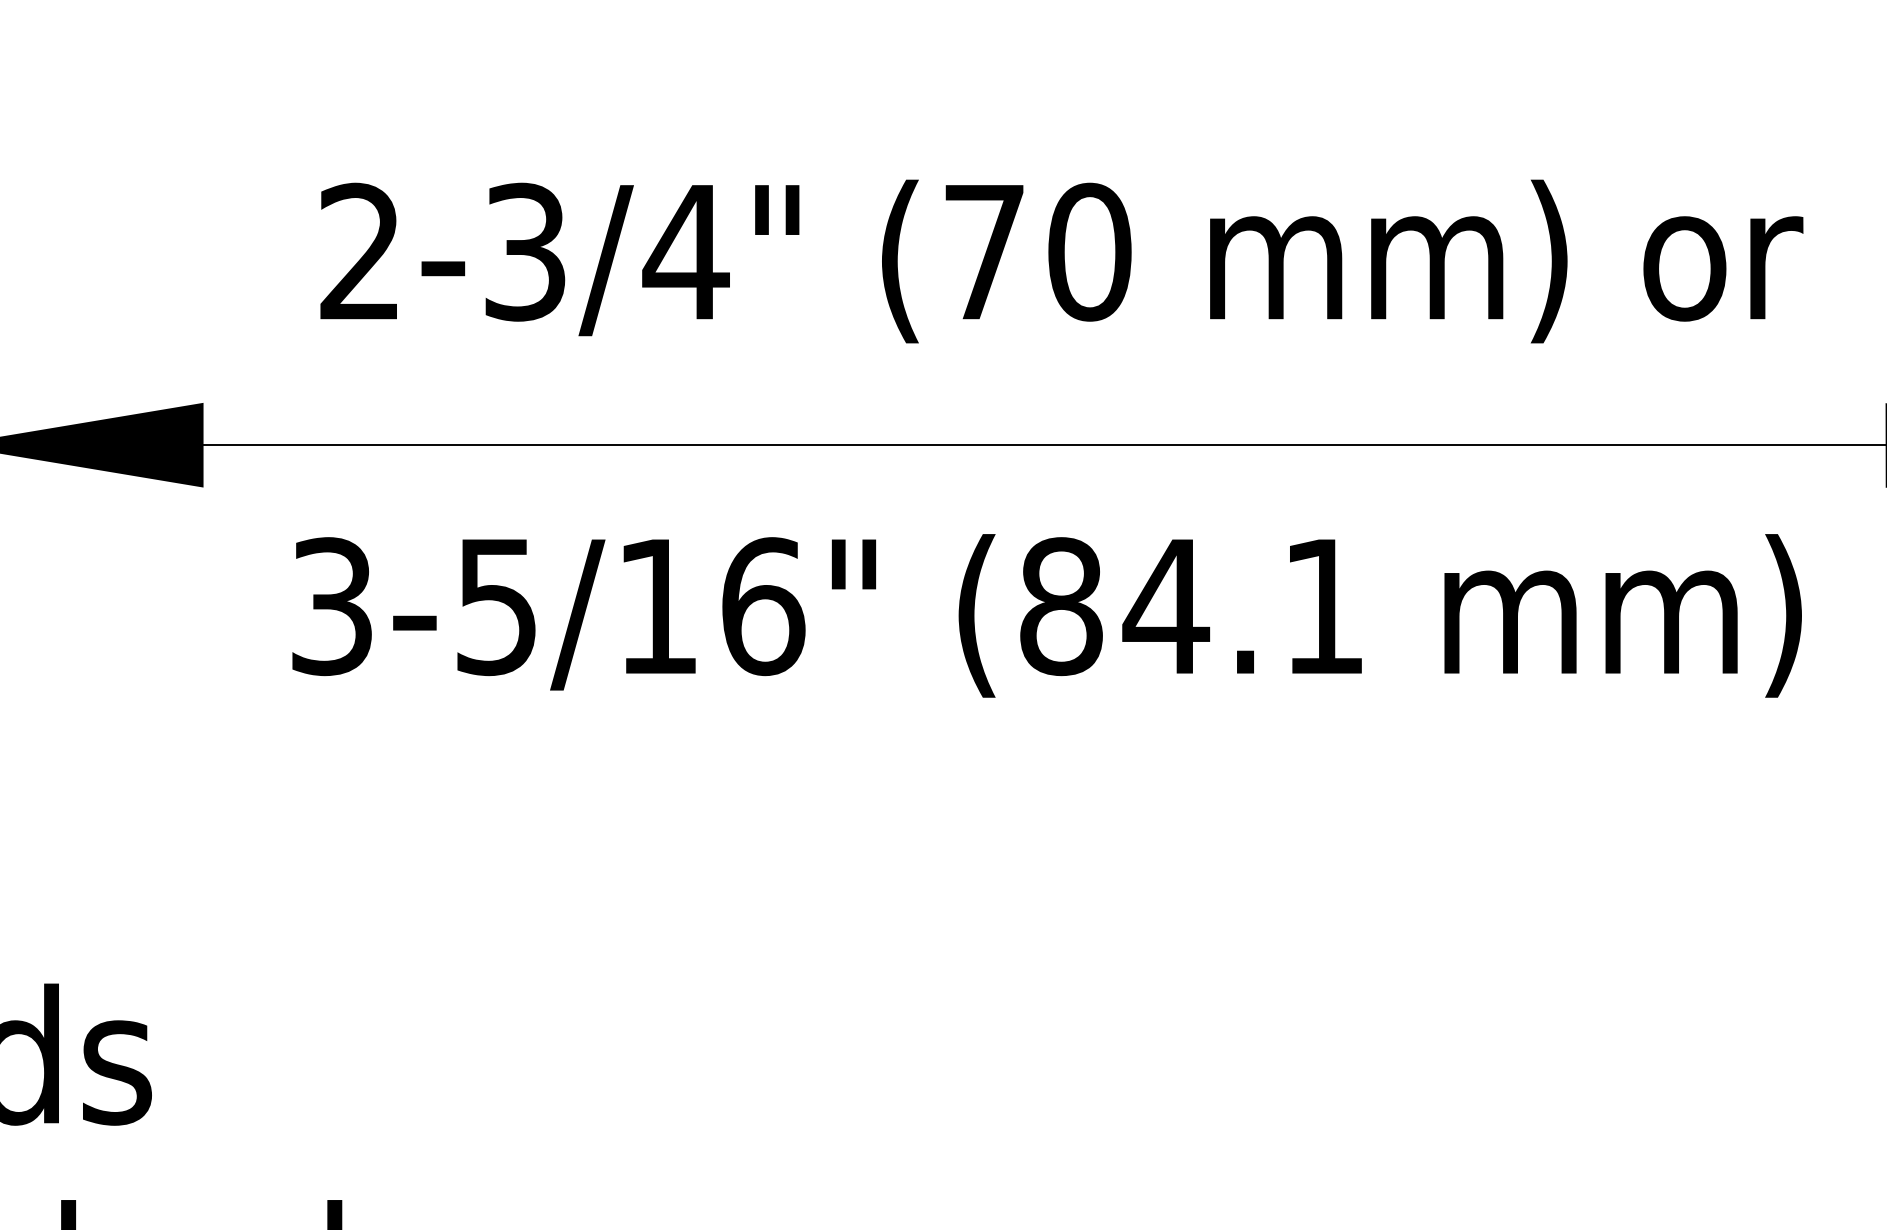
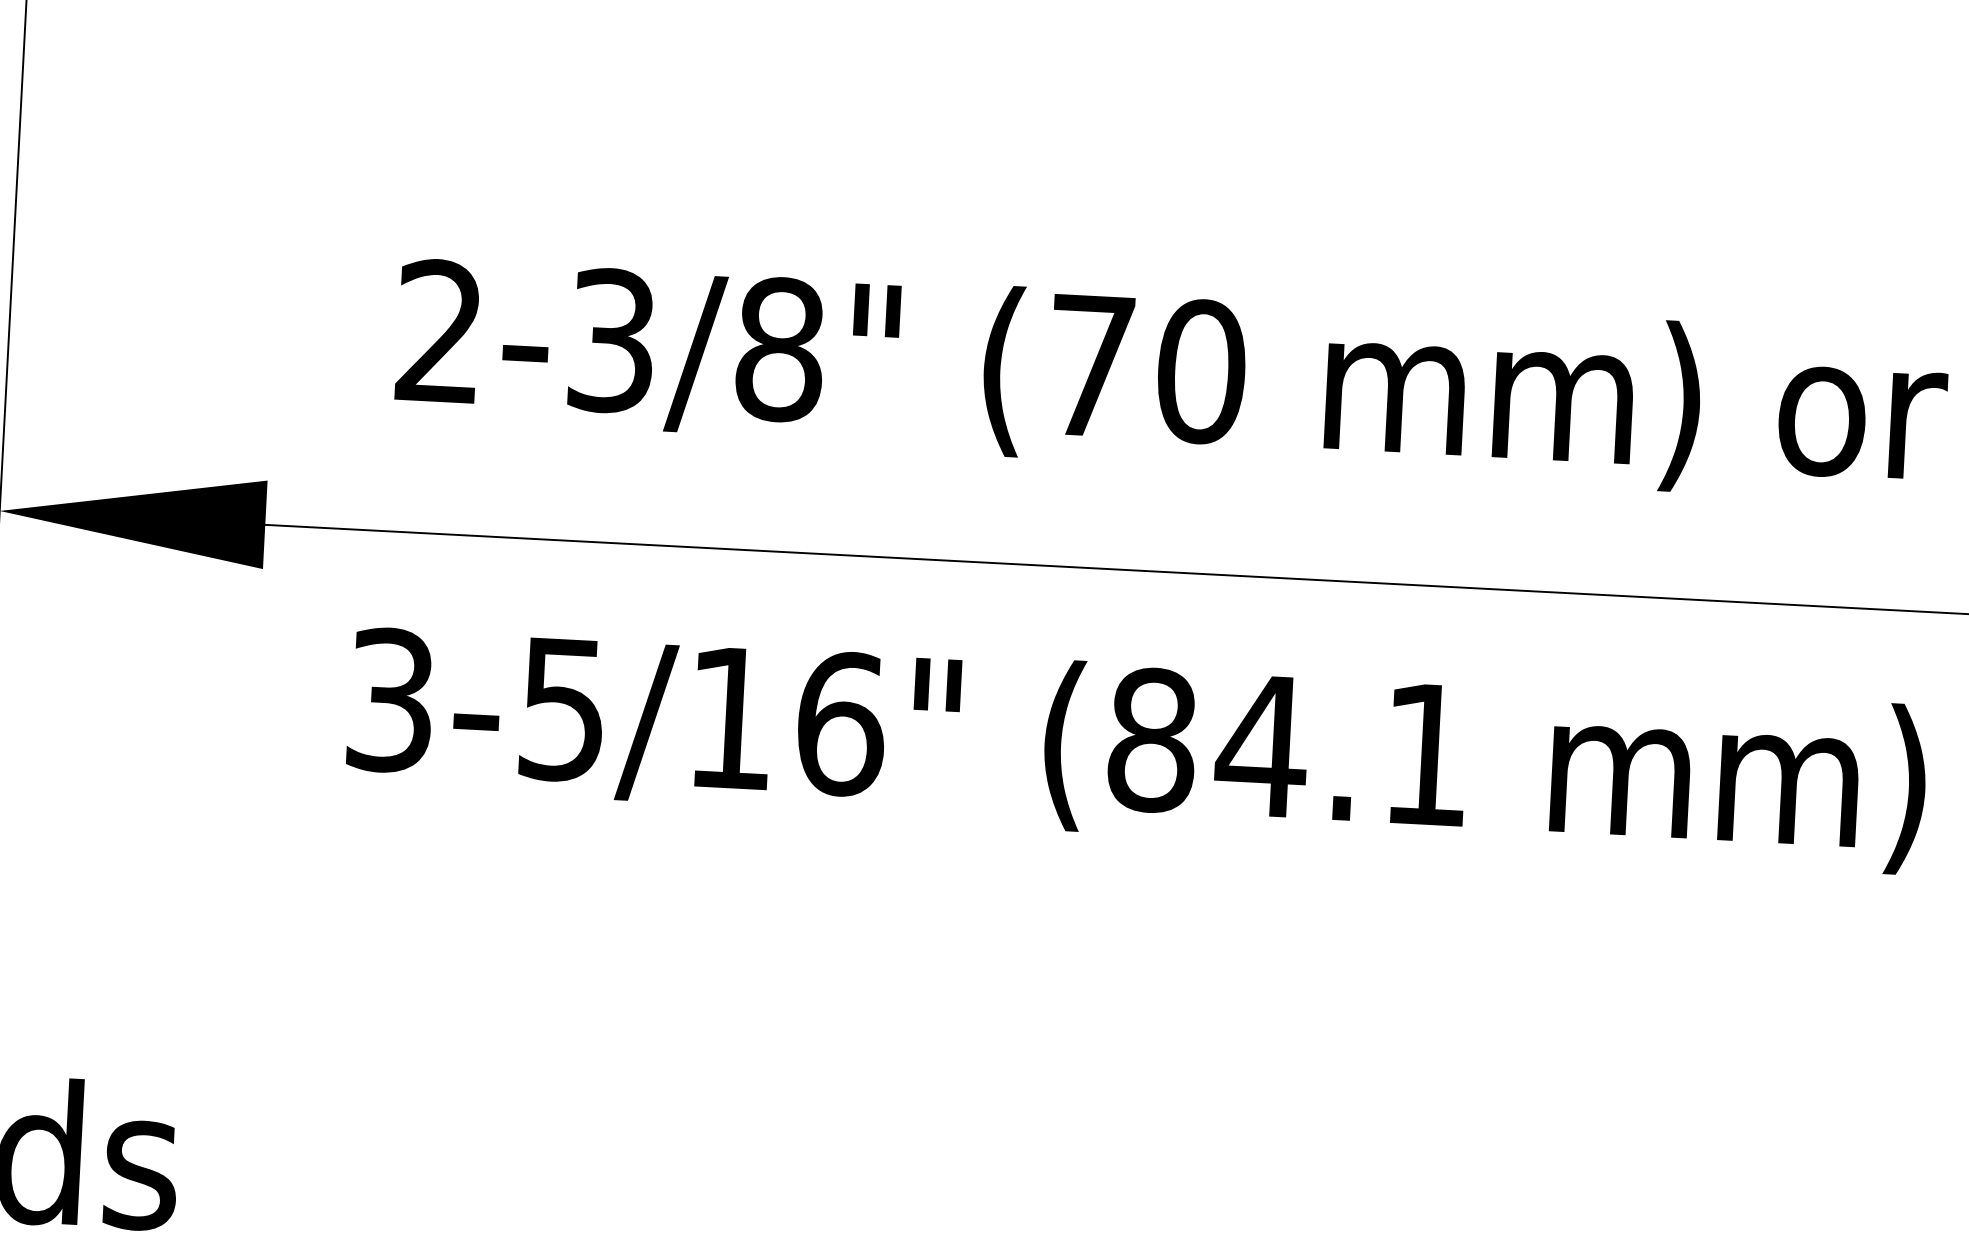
text: (685, 251) -> (779, 348), 2-3/4" -> 2-3/8"

